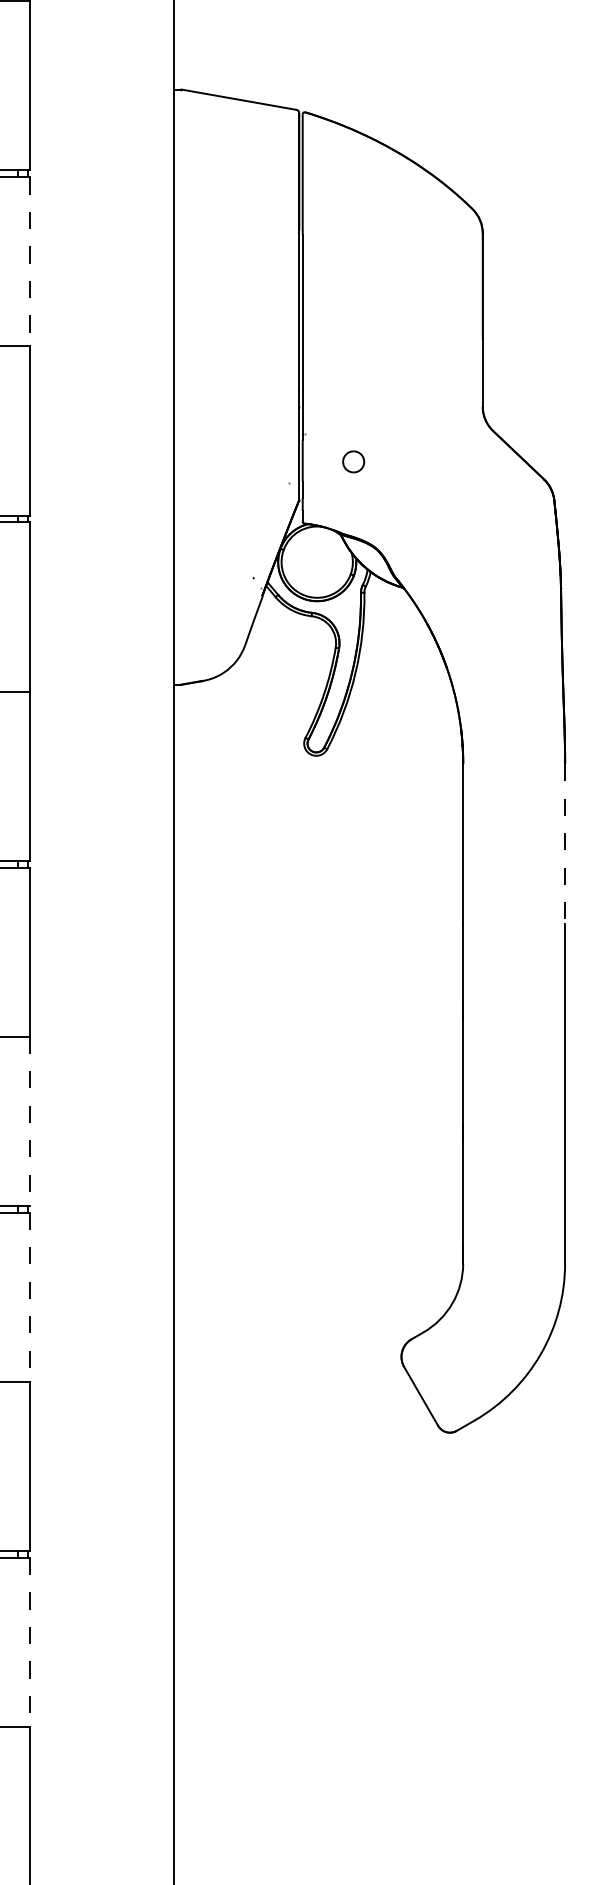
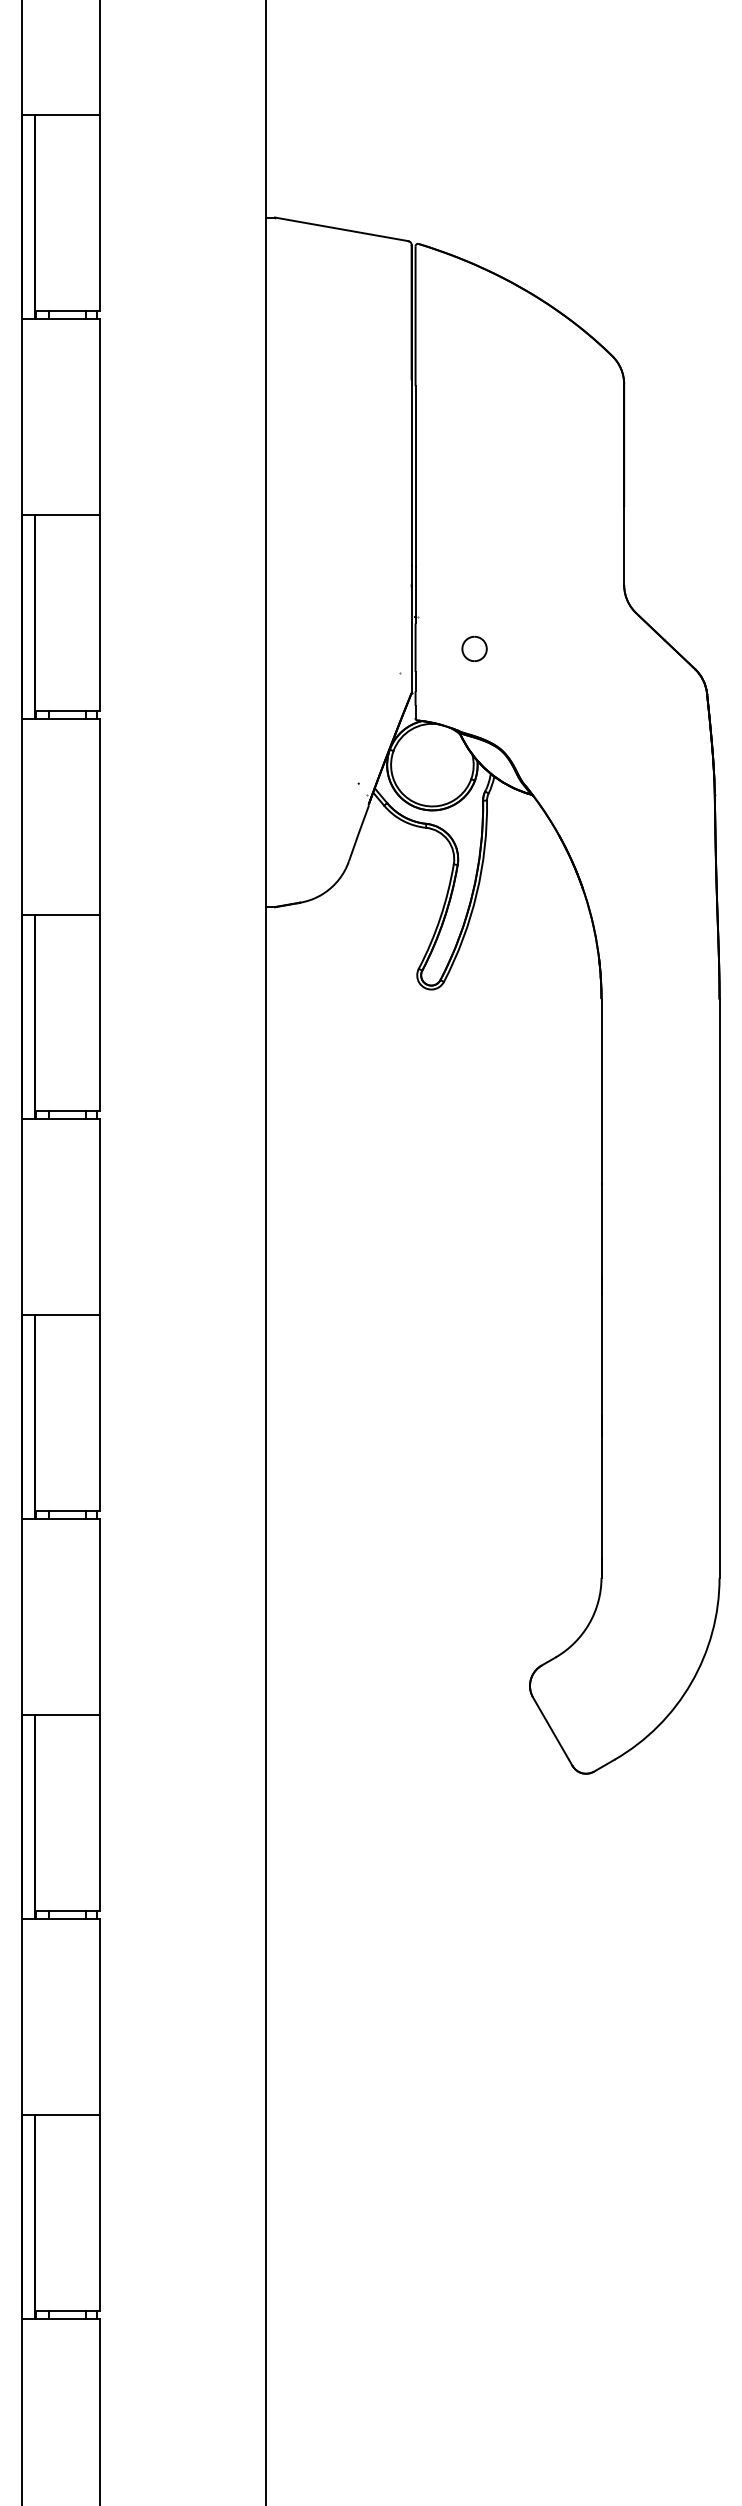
line: (30, 262) -> (100, 417), dashed -> solid
line: (565, 843) -> (719, 1091), dashed -> solid
line: (30, 1120) -> (100, 1412), dashed -> solid
line: (30, 1296) -> (100, 1616), dashed -> solid
line: (30, 1642) -> (100, 2016), dashed -> solid

